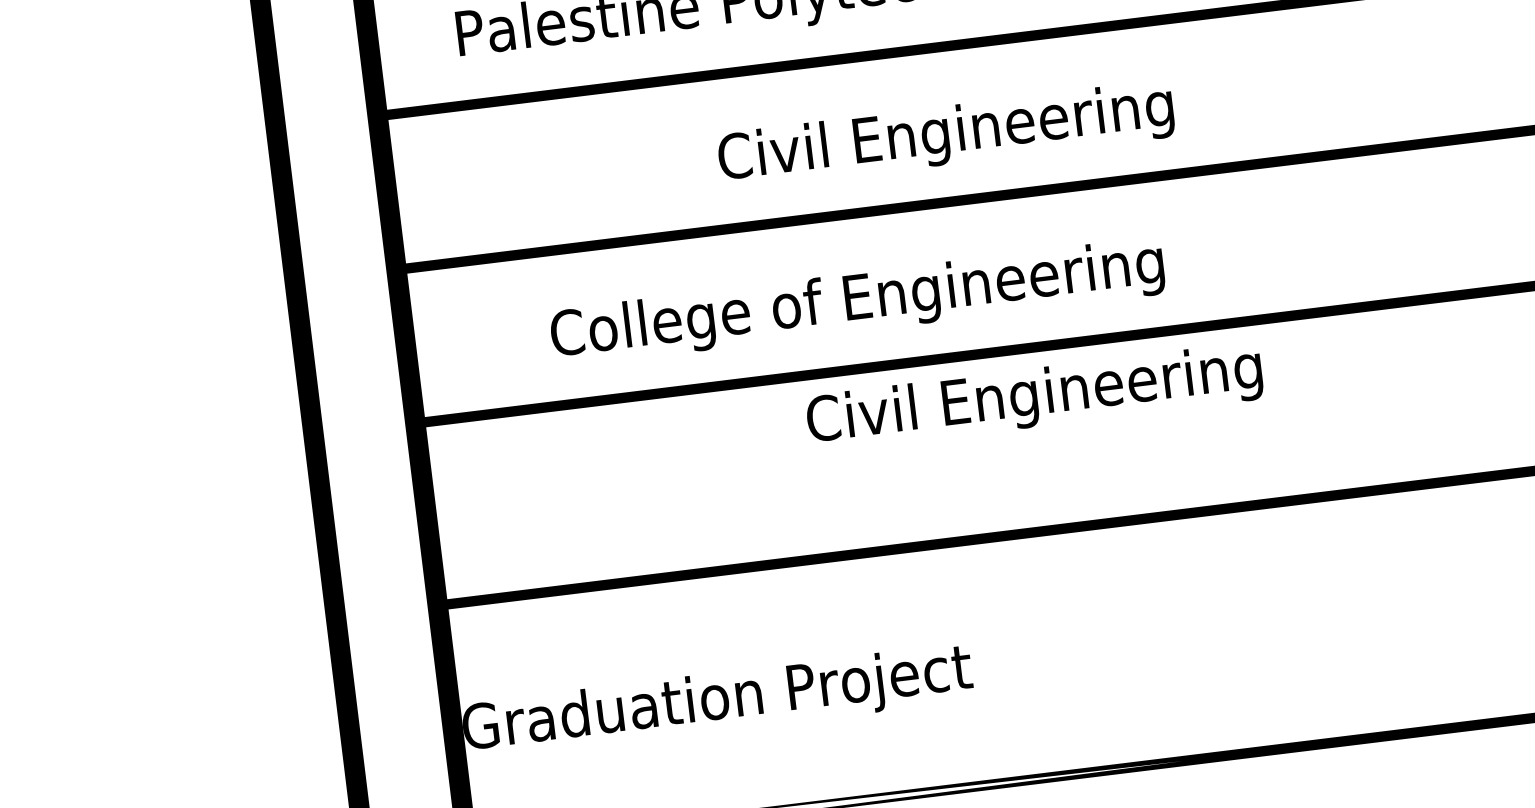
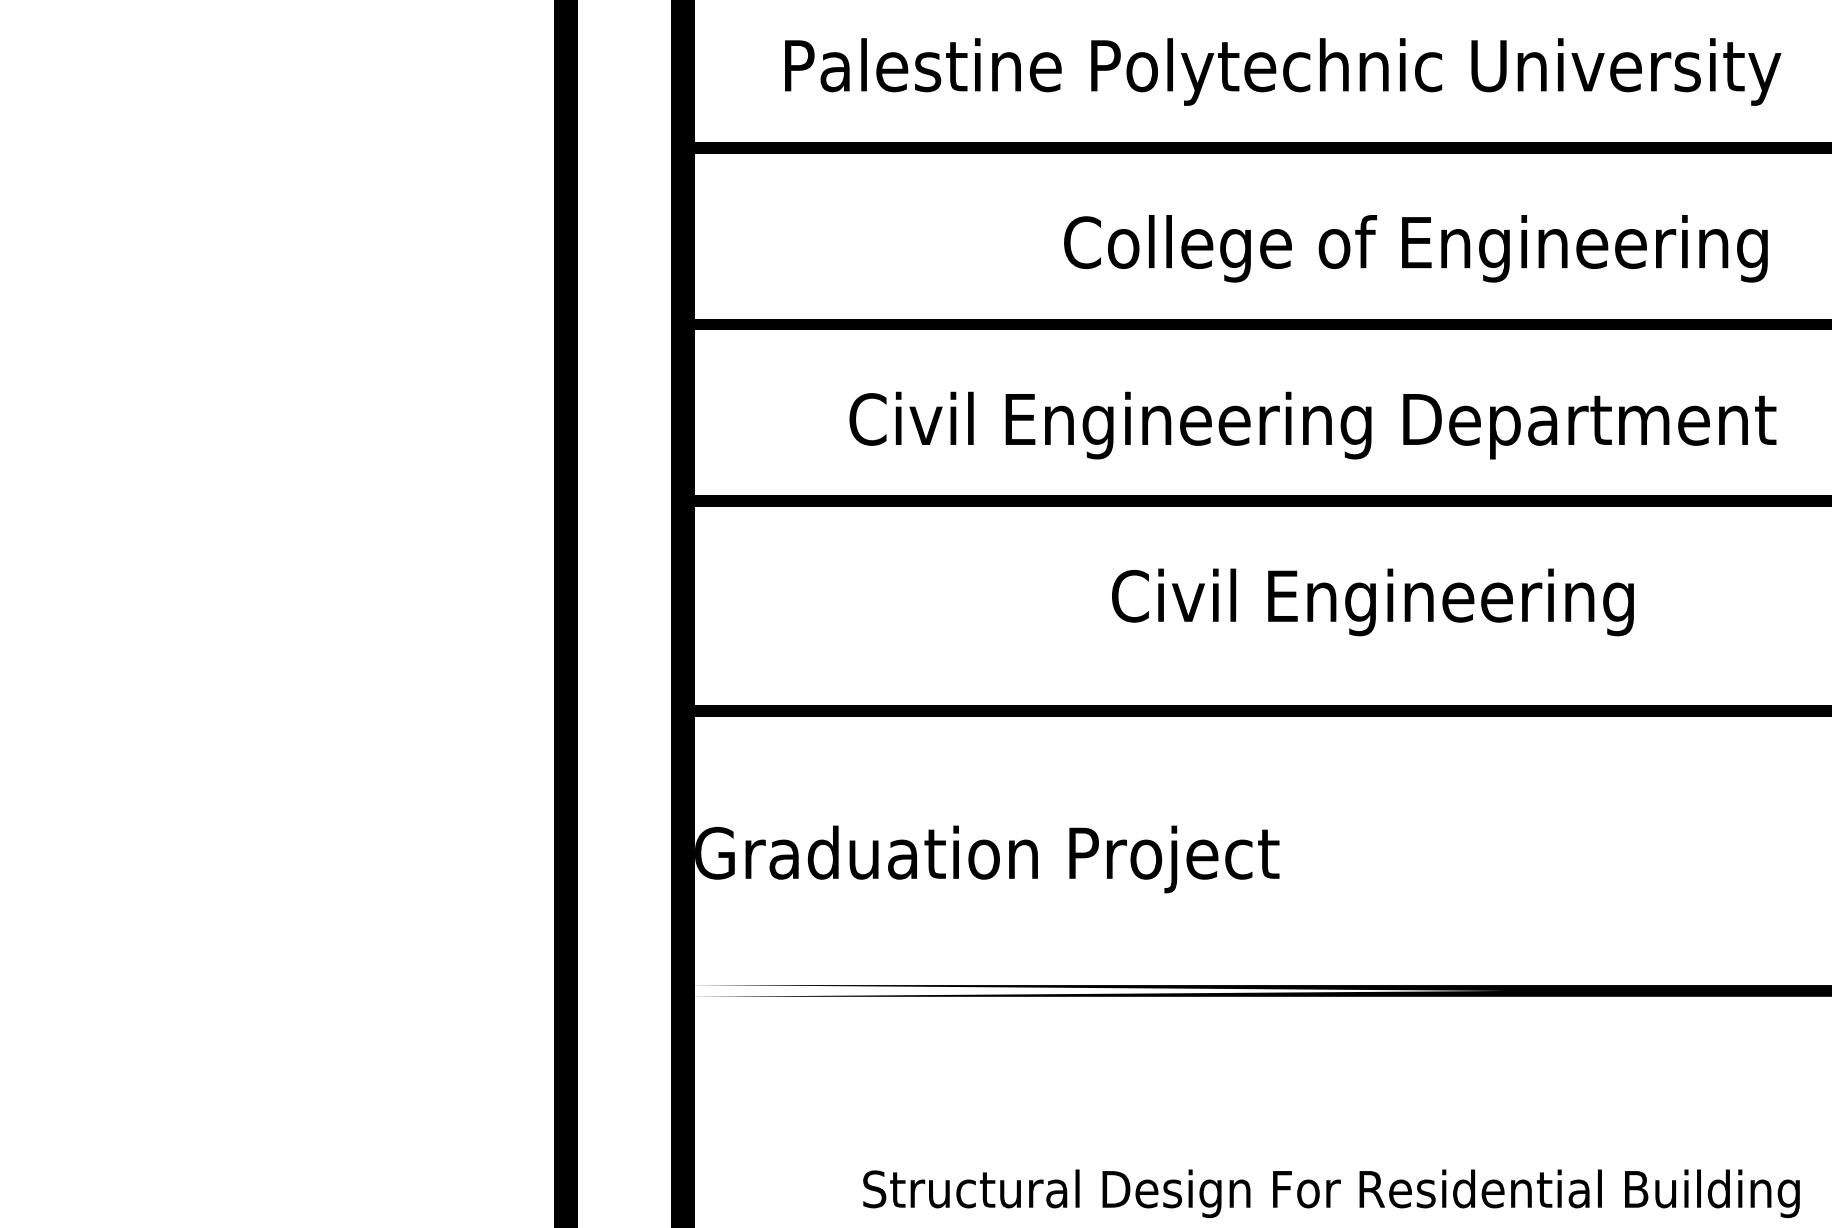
text: (1043, 123) -> (1437, 248), Civil Engineering -> College of Engineering
text: (973, 288) -> (1334, 425), College of Engineering -> Civil Engineering Department
text: (1034, 397) -> (1372, 602), moved

